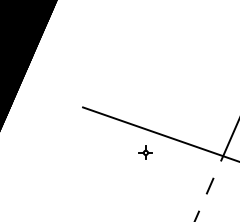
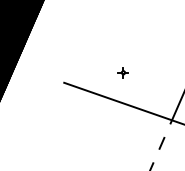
part: (144, 152) -> (122, 72), moved

